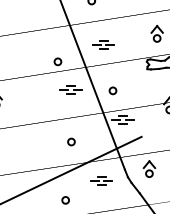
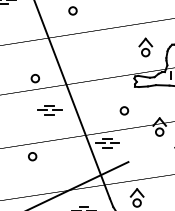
part: (103, 44) -> (86, 59), removed
circle: (112, 90) -> (123, 110), moved
circle: (71, 141) -> (32, 156), moved

